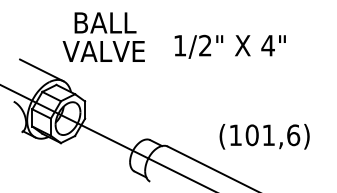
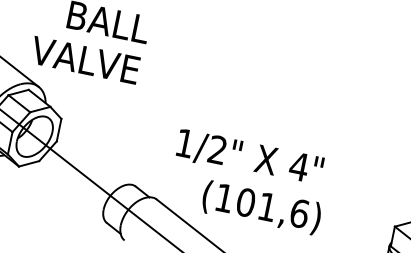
text: (229, 46) -> (248, 157), moved
text: (103, 51) -> (84, 60), moved
text: (264, 136) -> (261, 207), moved

